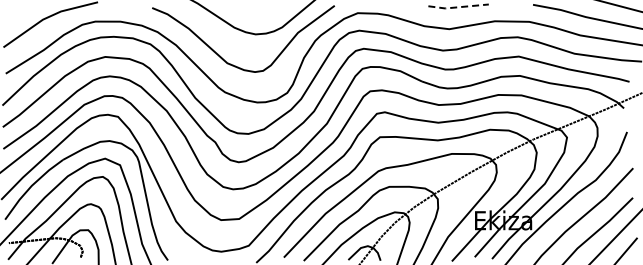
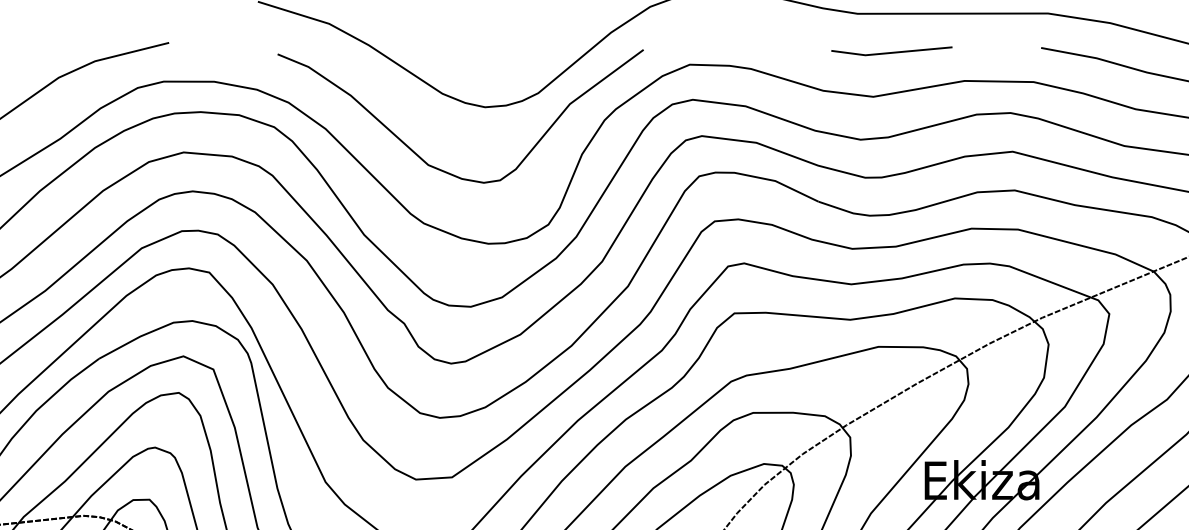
line: (458, 7) -> (891, 53), dashed -> solid

